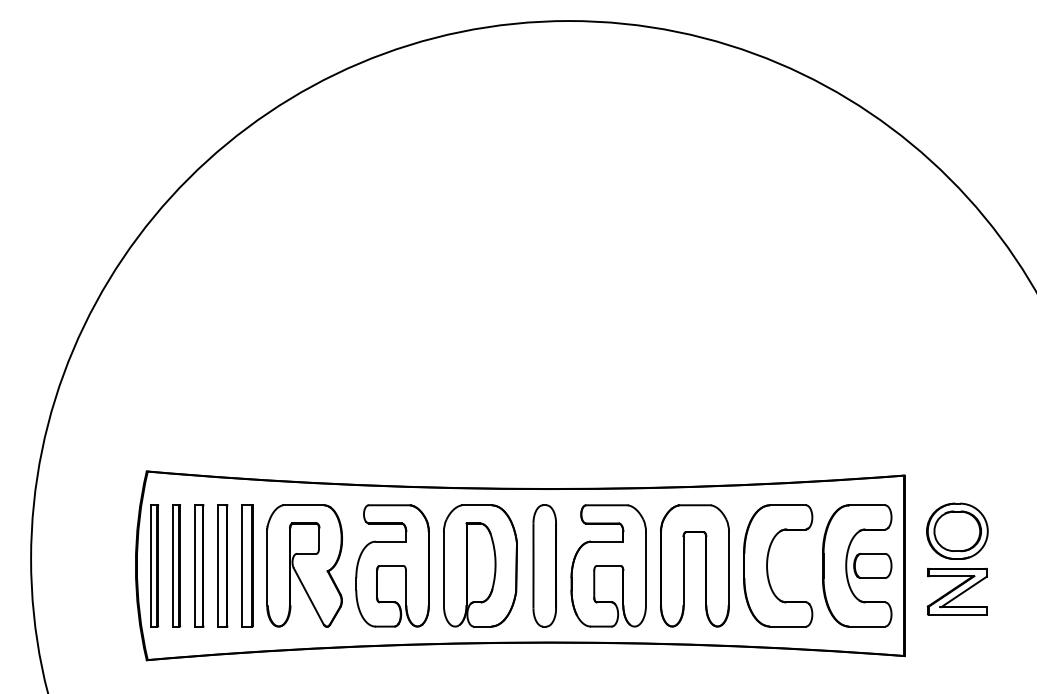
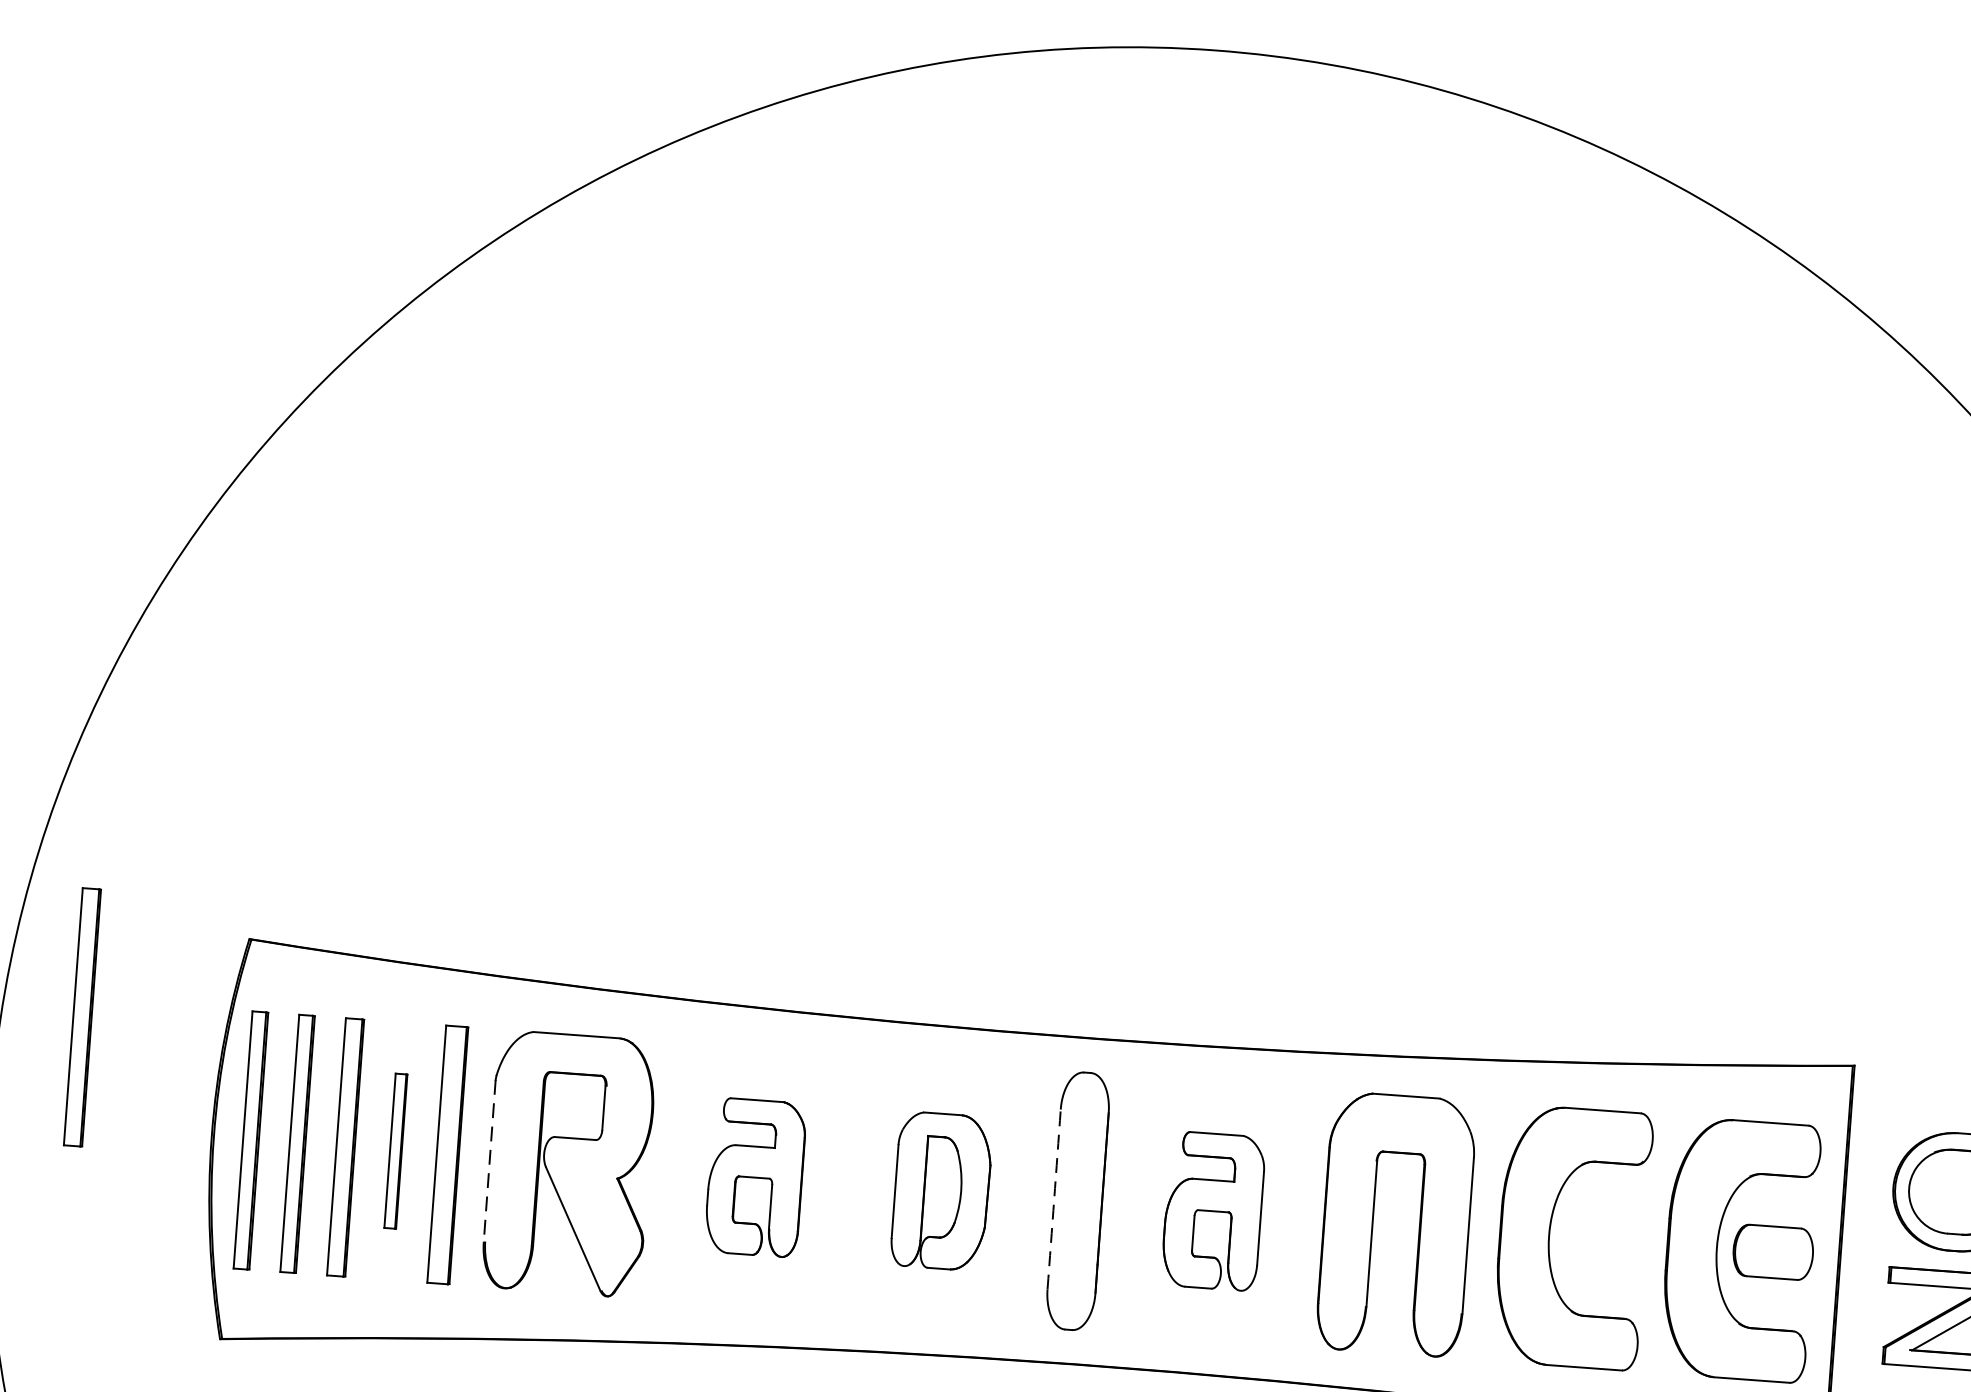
part: (71, 513) -> (83, 1016), added
part: (222, 565) -> (395, 1150), size x0.6
part: (392, 565) -> (755, 1176), size x0.6
part: (480, 565) -> (941, 1190), size x0.6
arc: (533, 565) -> (1054, 1198), solid -> dashed
part: (608, 565) -> (1213, 1210), size x0.6
line: (267, 567) -> (490, 1161), solid -> dashed

